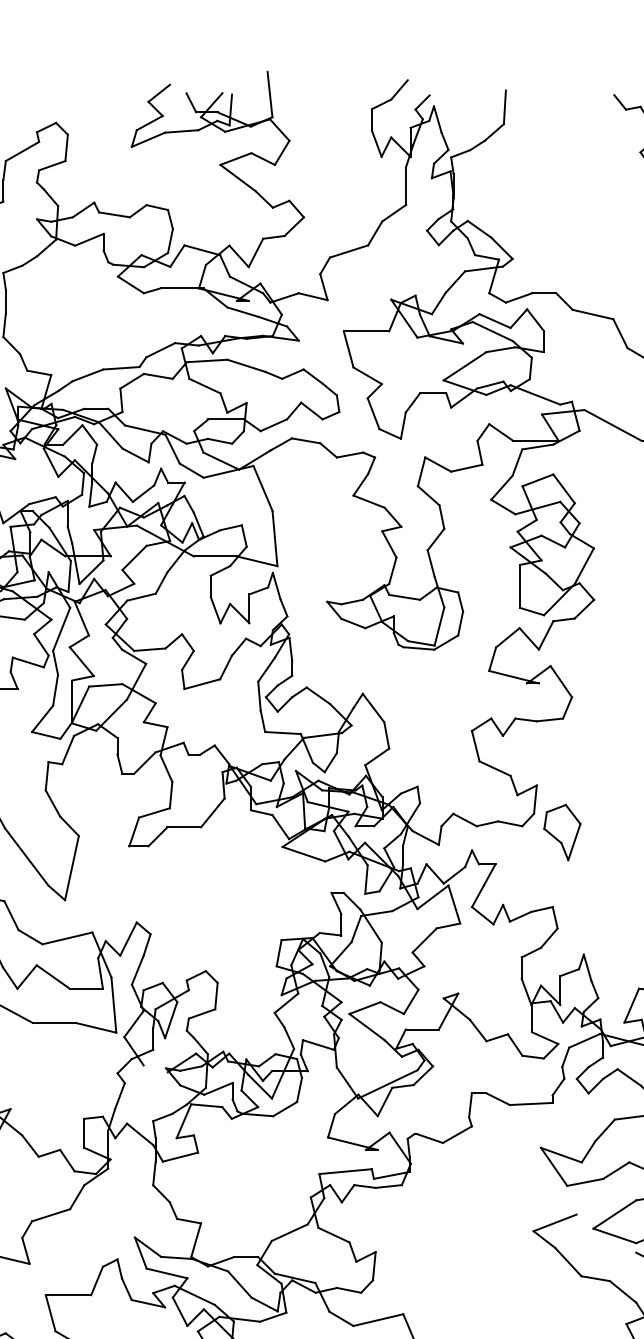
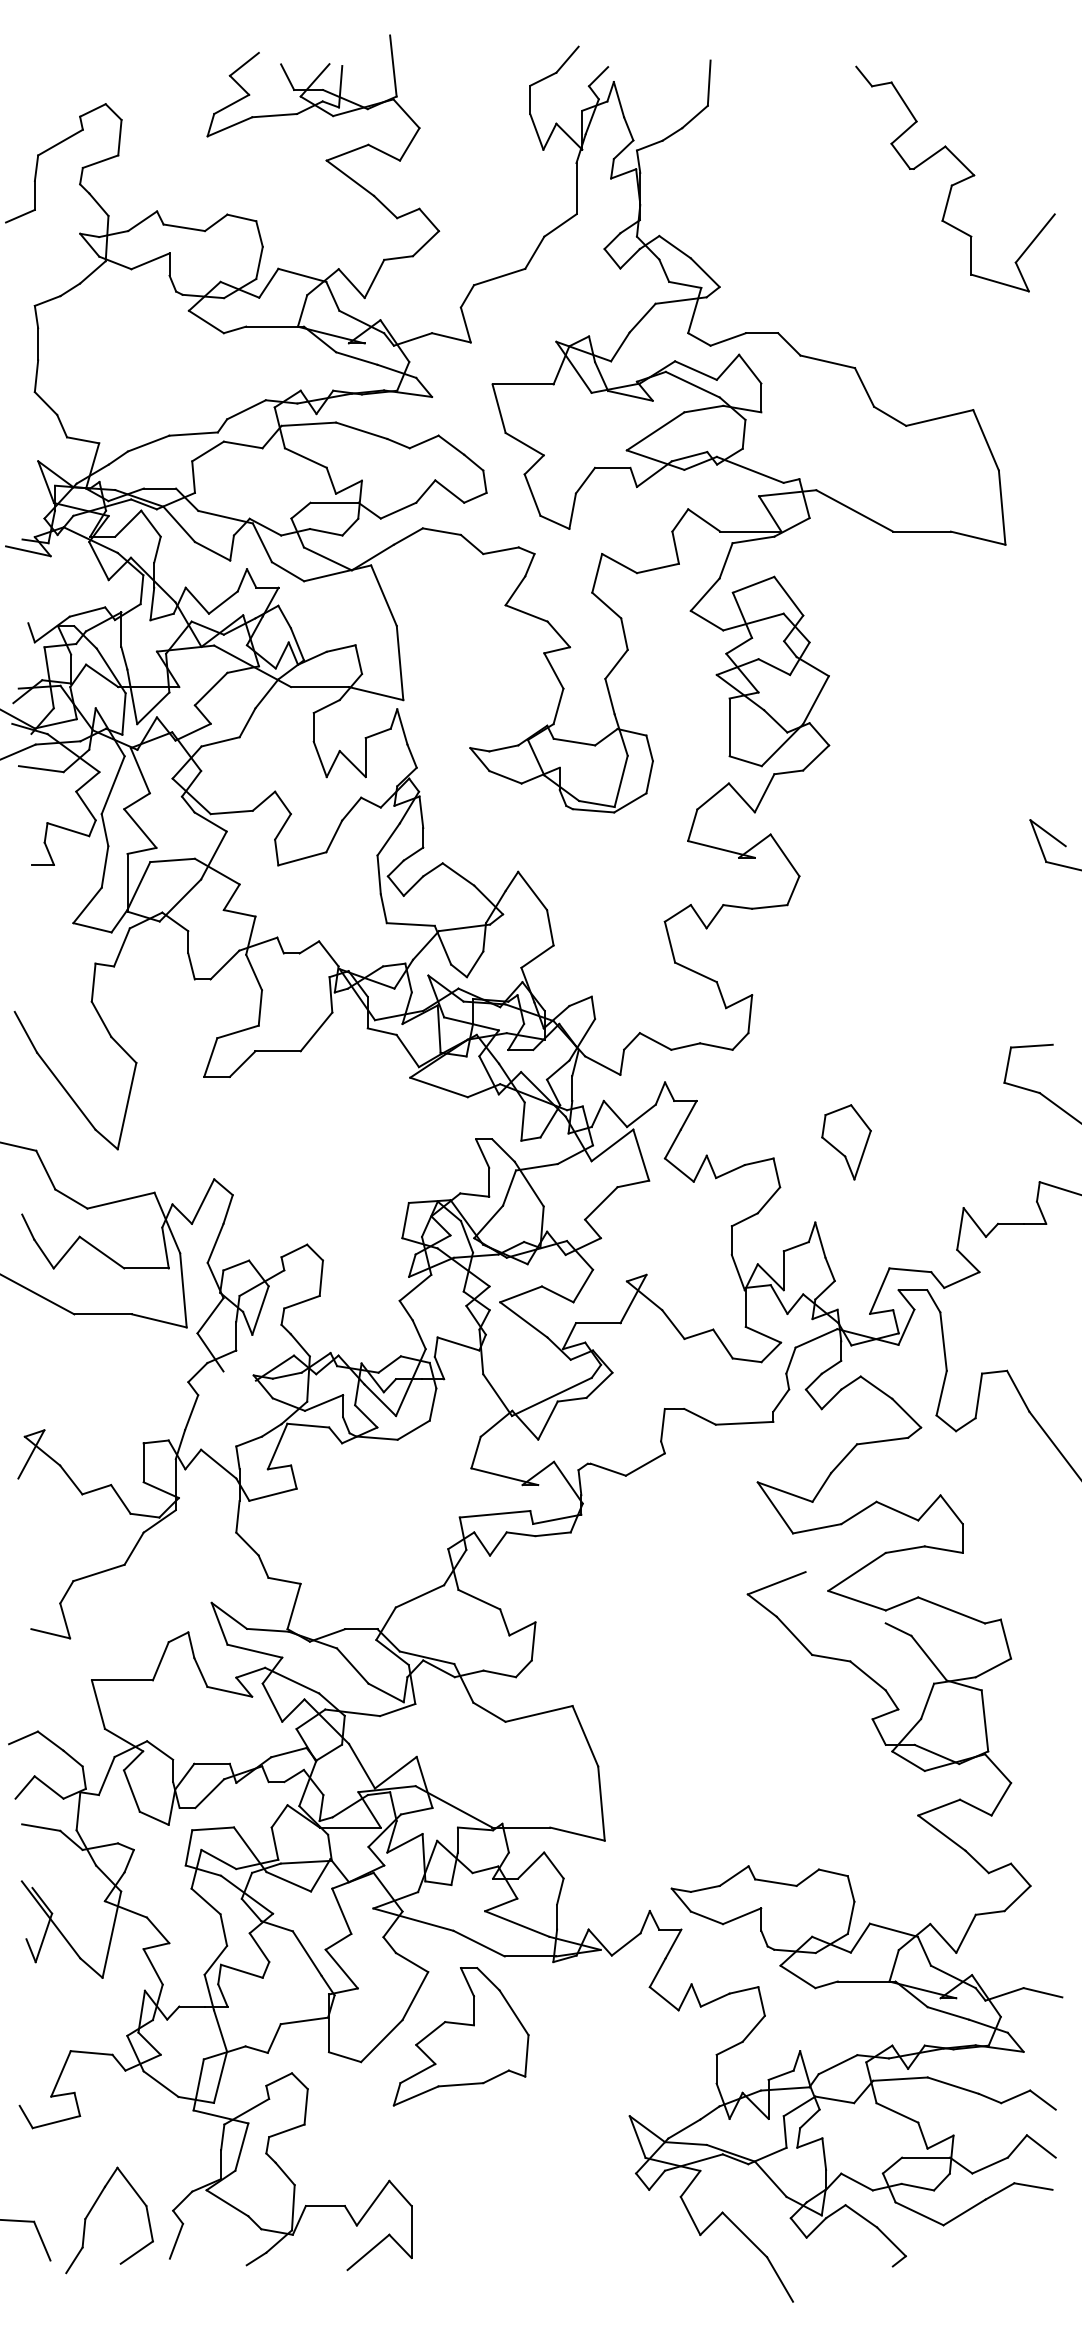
part: (562, 832) -> (846, 1142), moved

